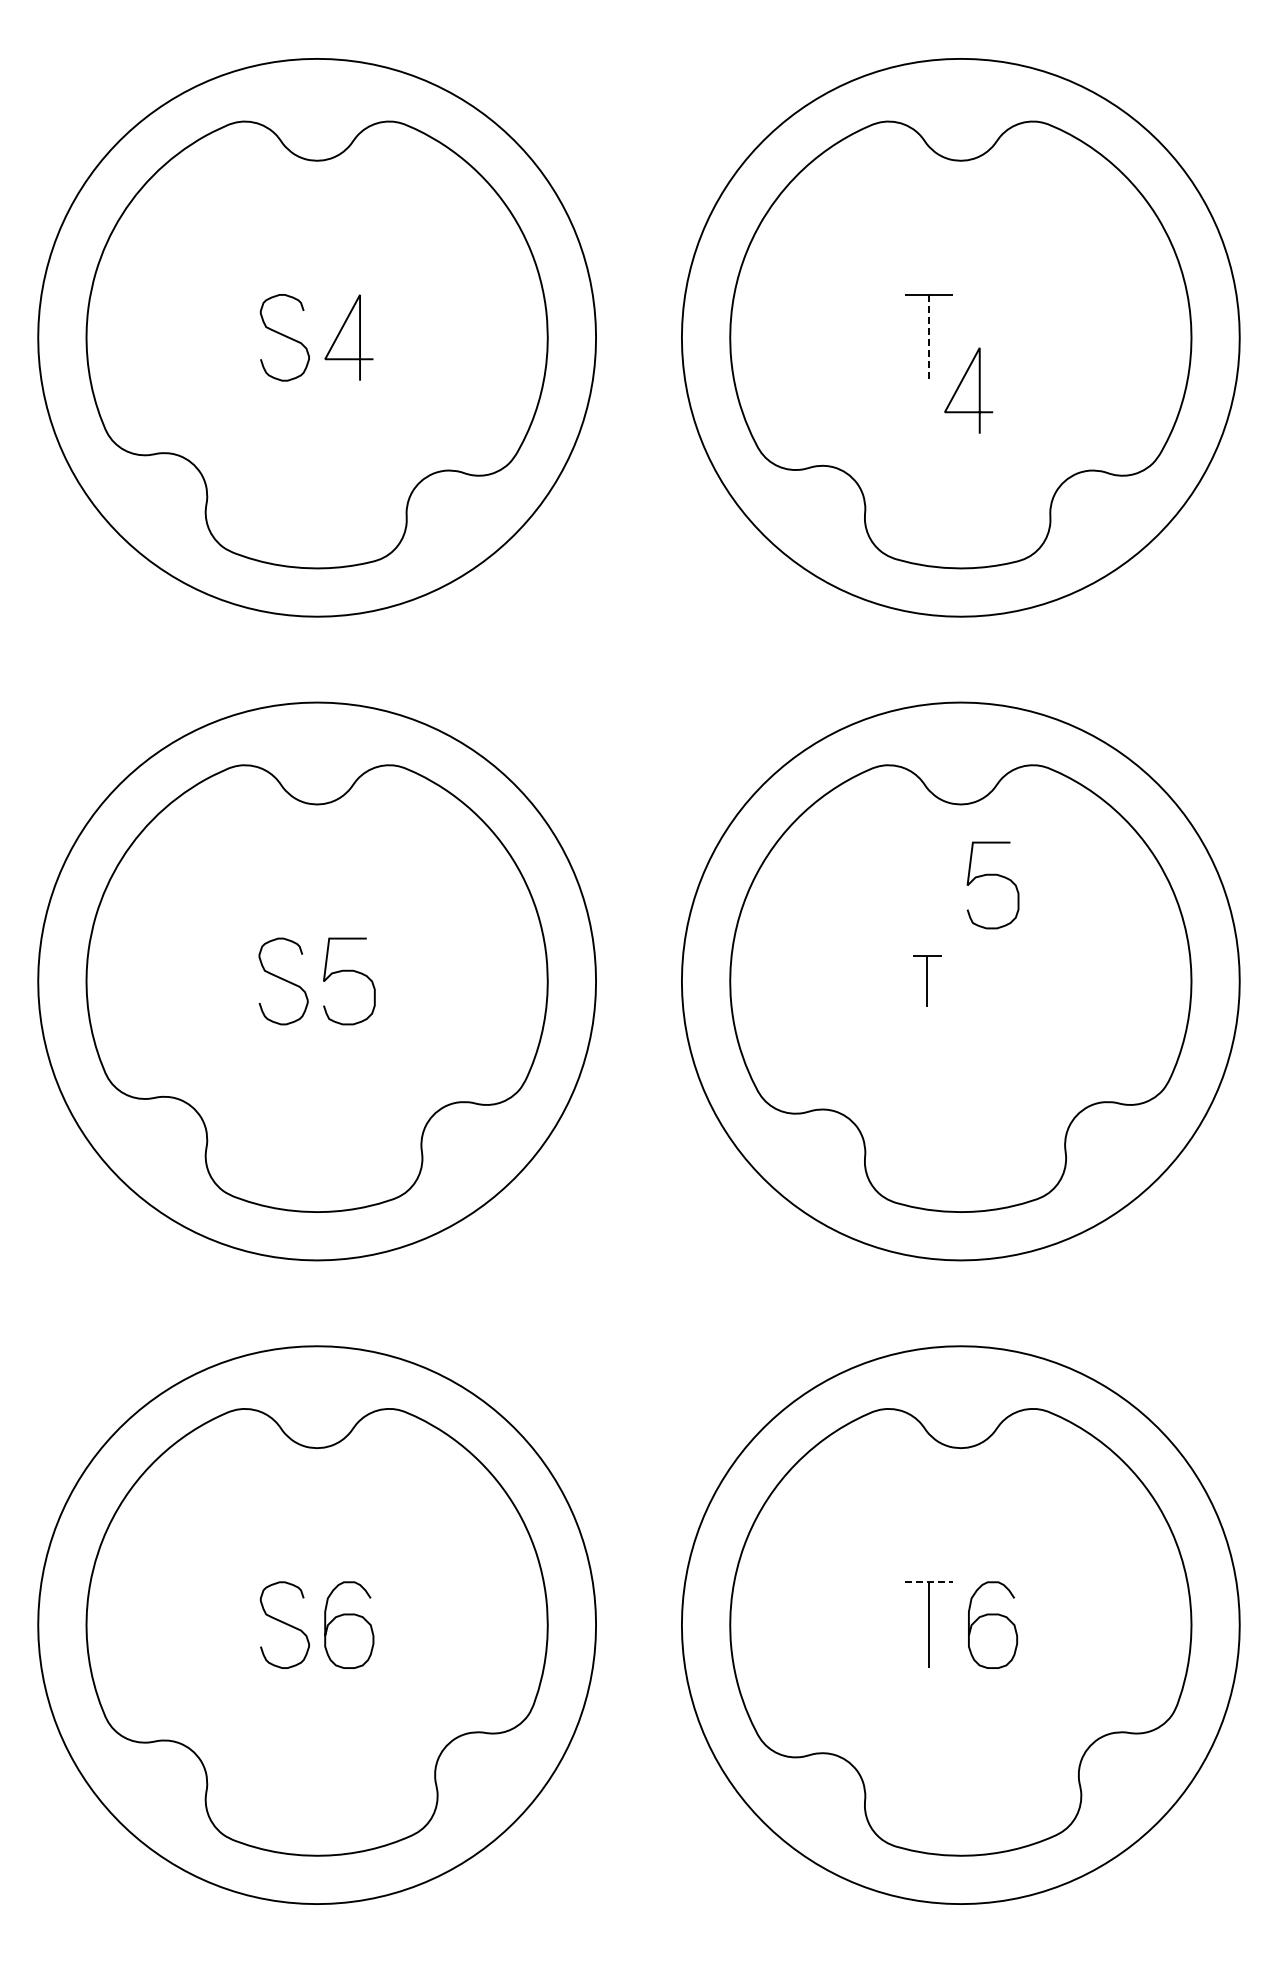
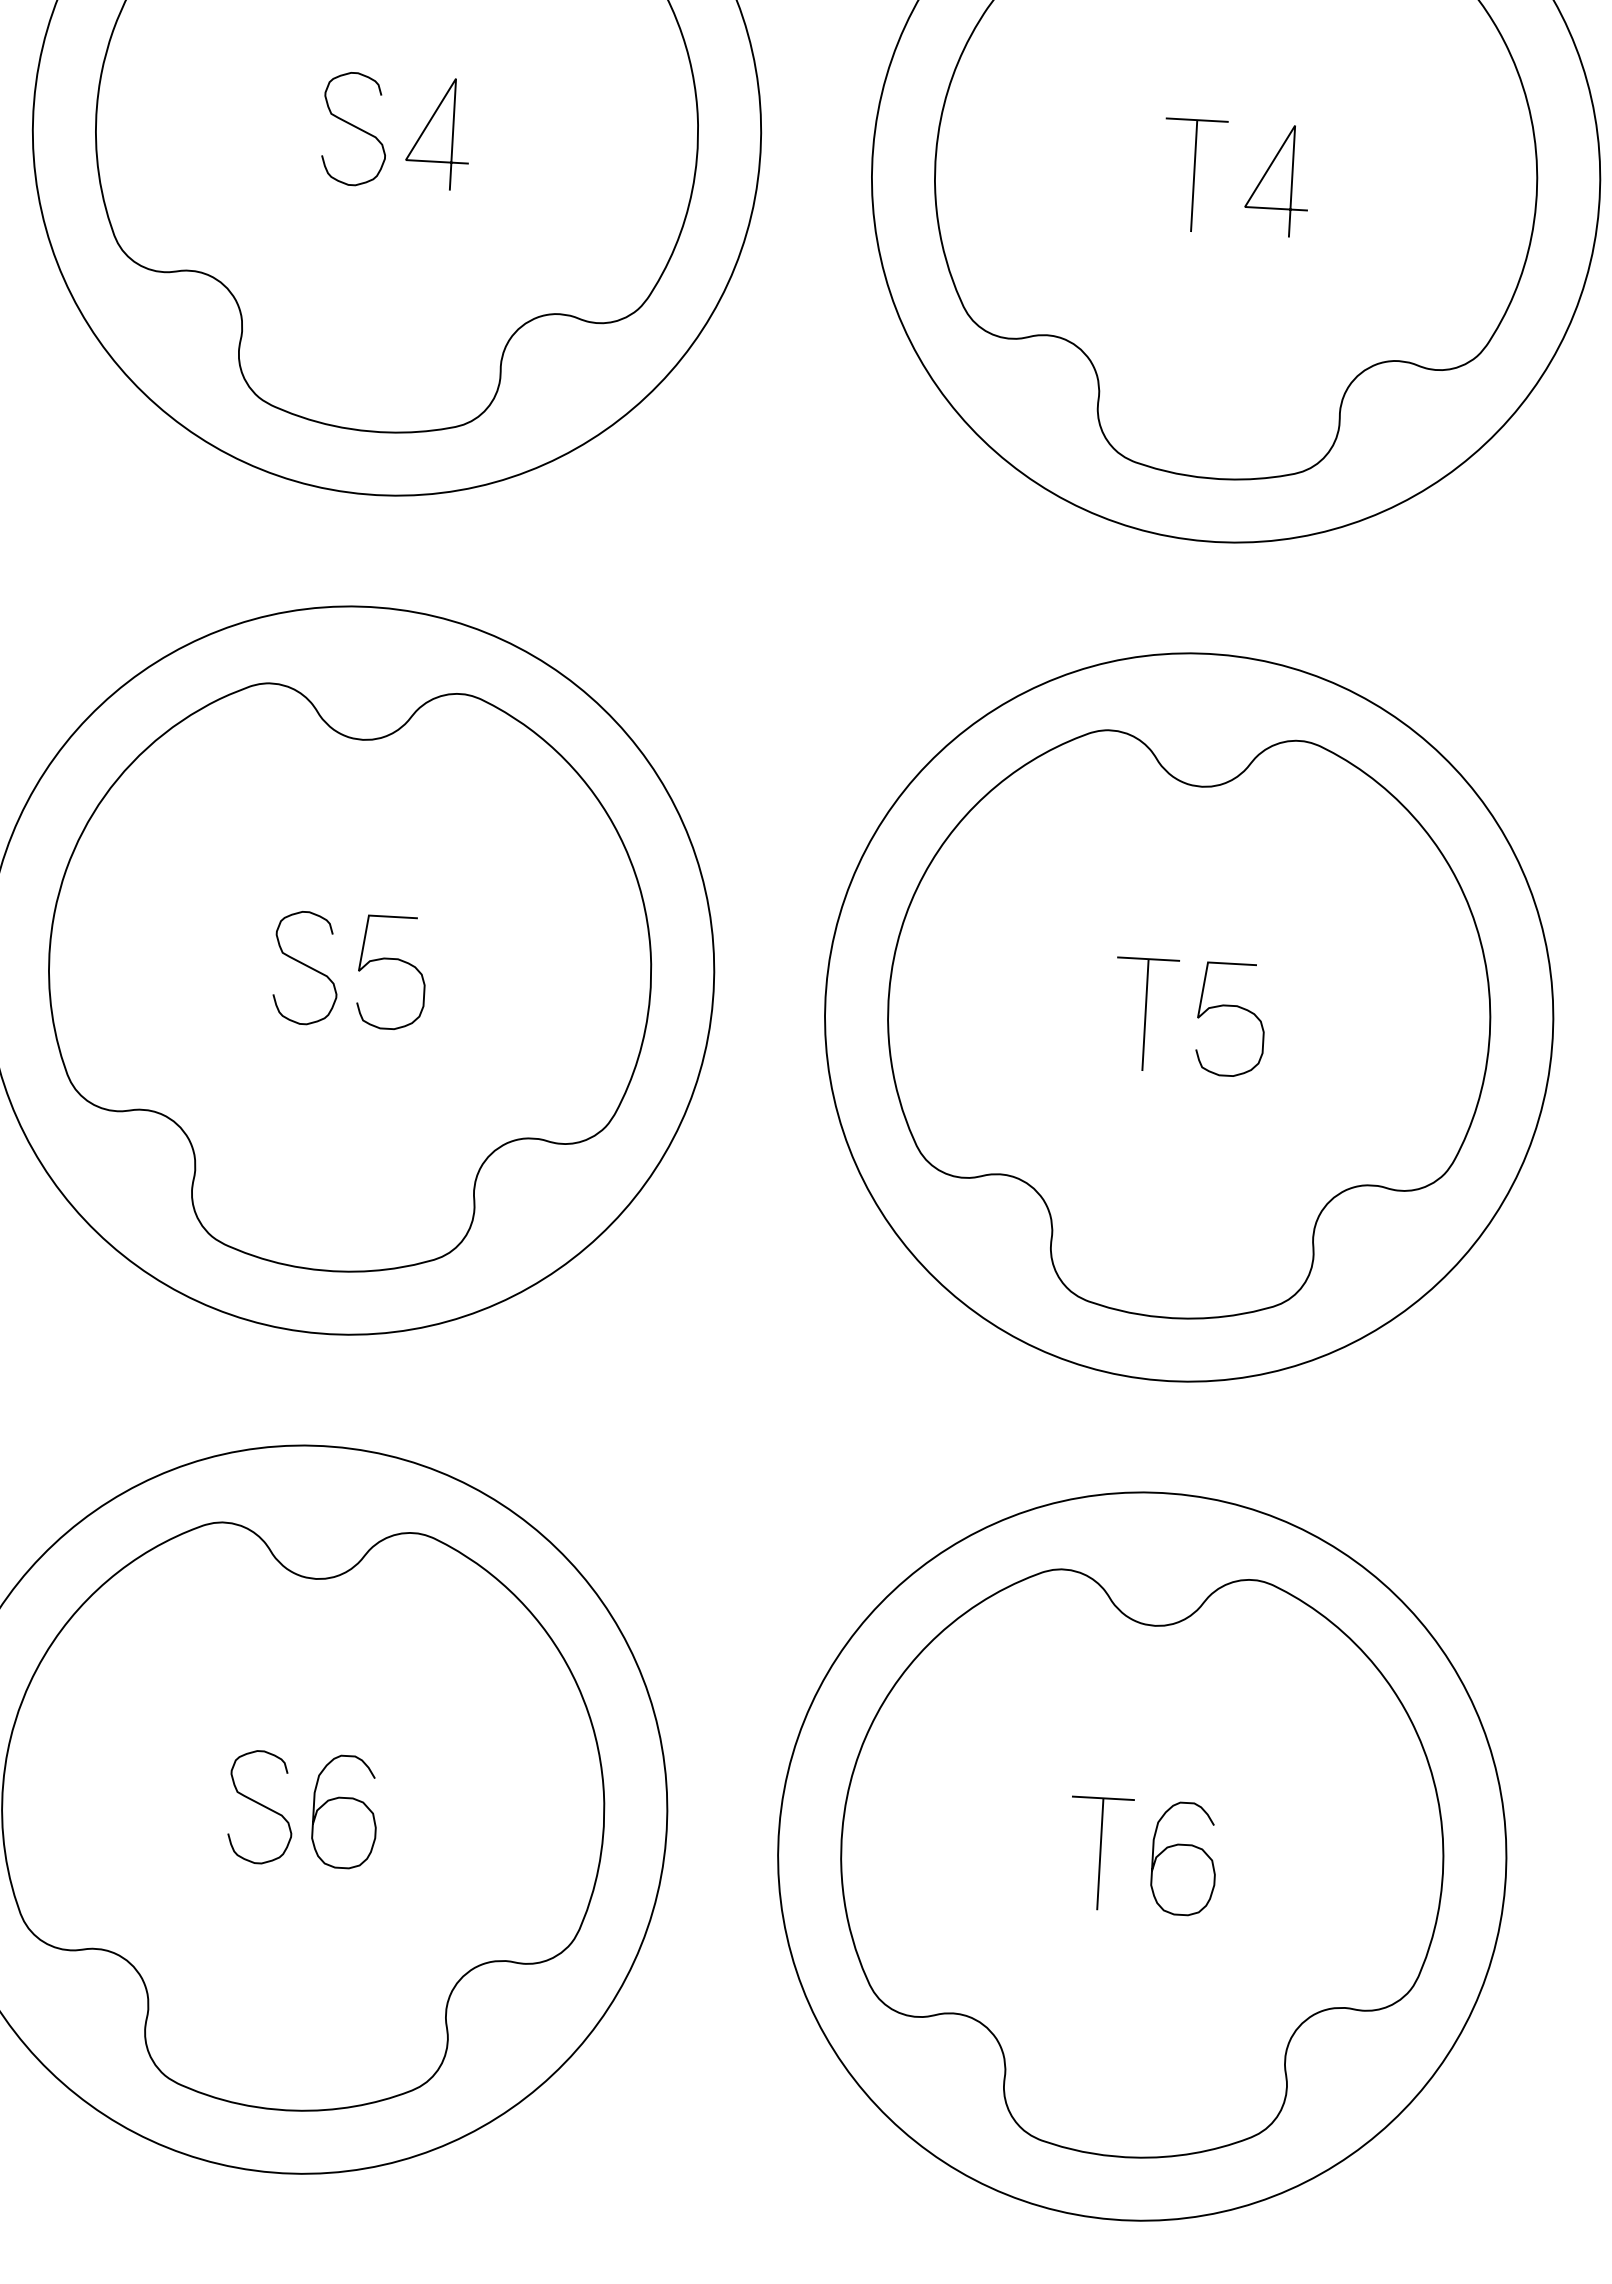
line: (928, 337) -> (1193, 175), dashed -> solid
line: (960, 385) -> (1267, 173), moved
curve: (992, 875) -> (1231, 1006), moved
part: (926, 980) -> (1144, 1013), size x1.67
line: (929, 1582) -> (1104, 1798), dashed -> solid

